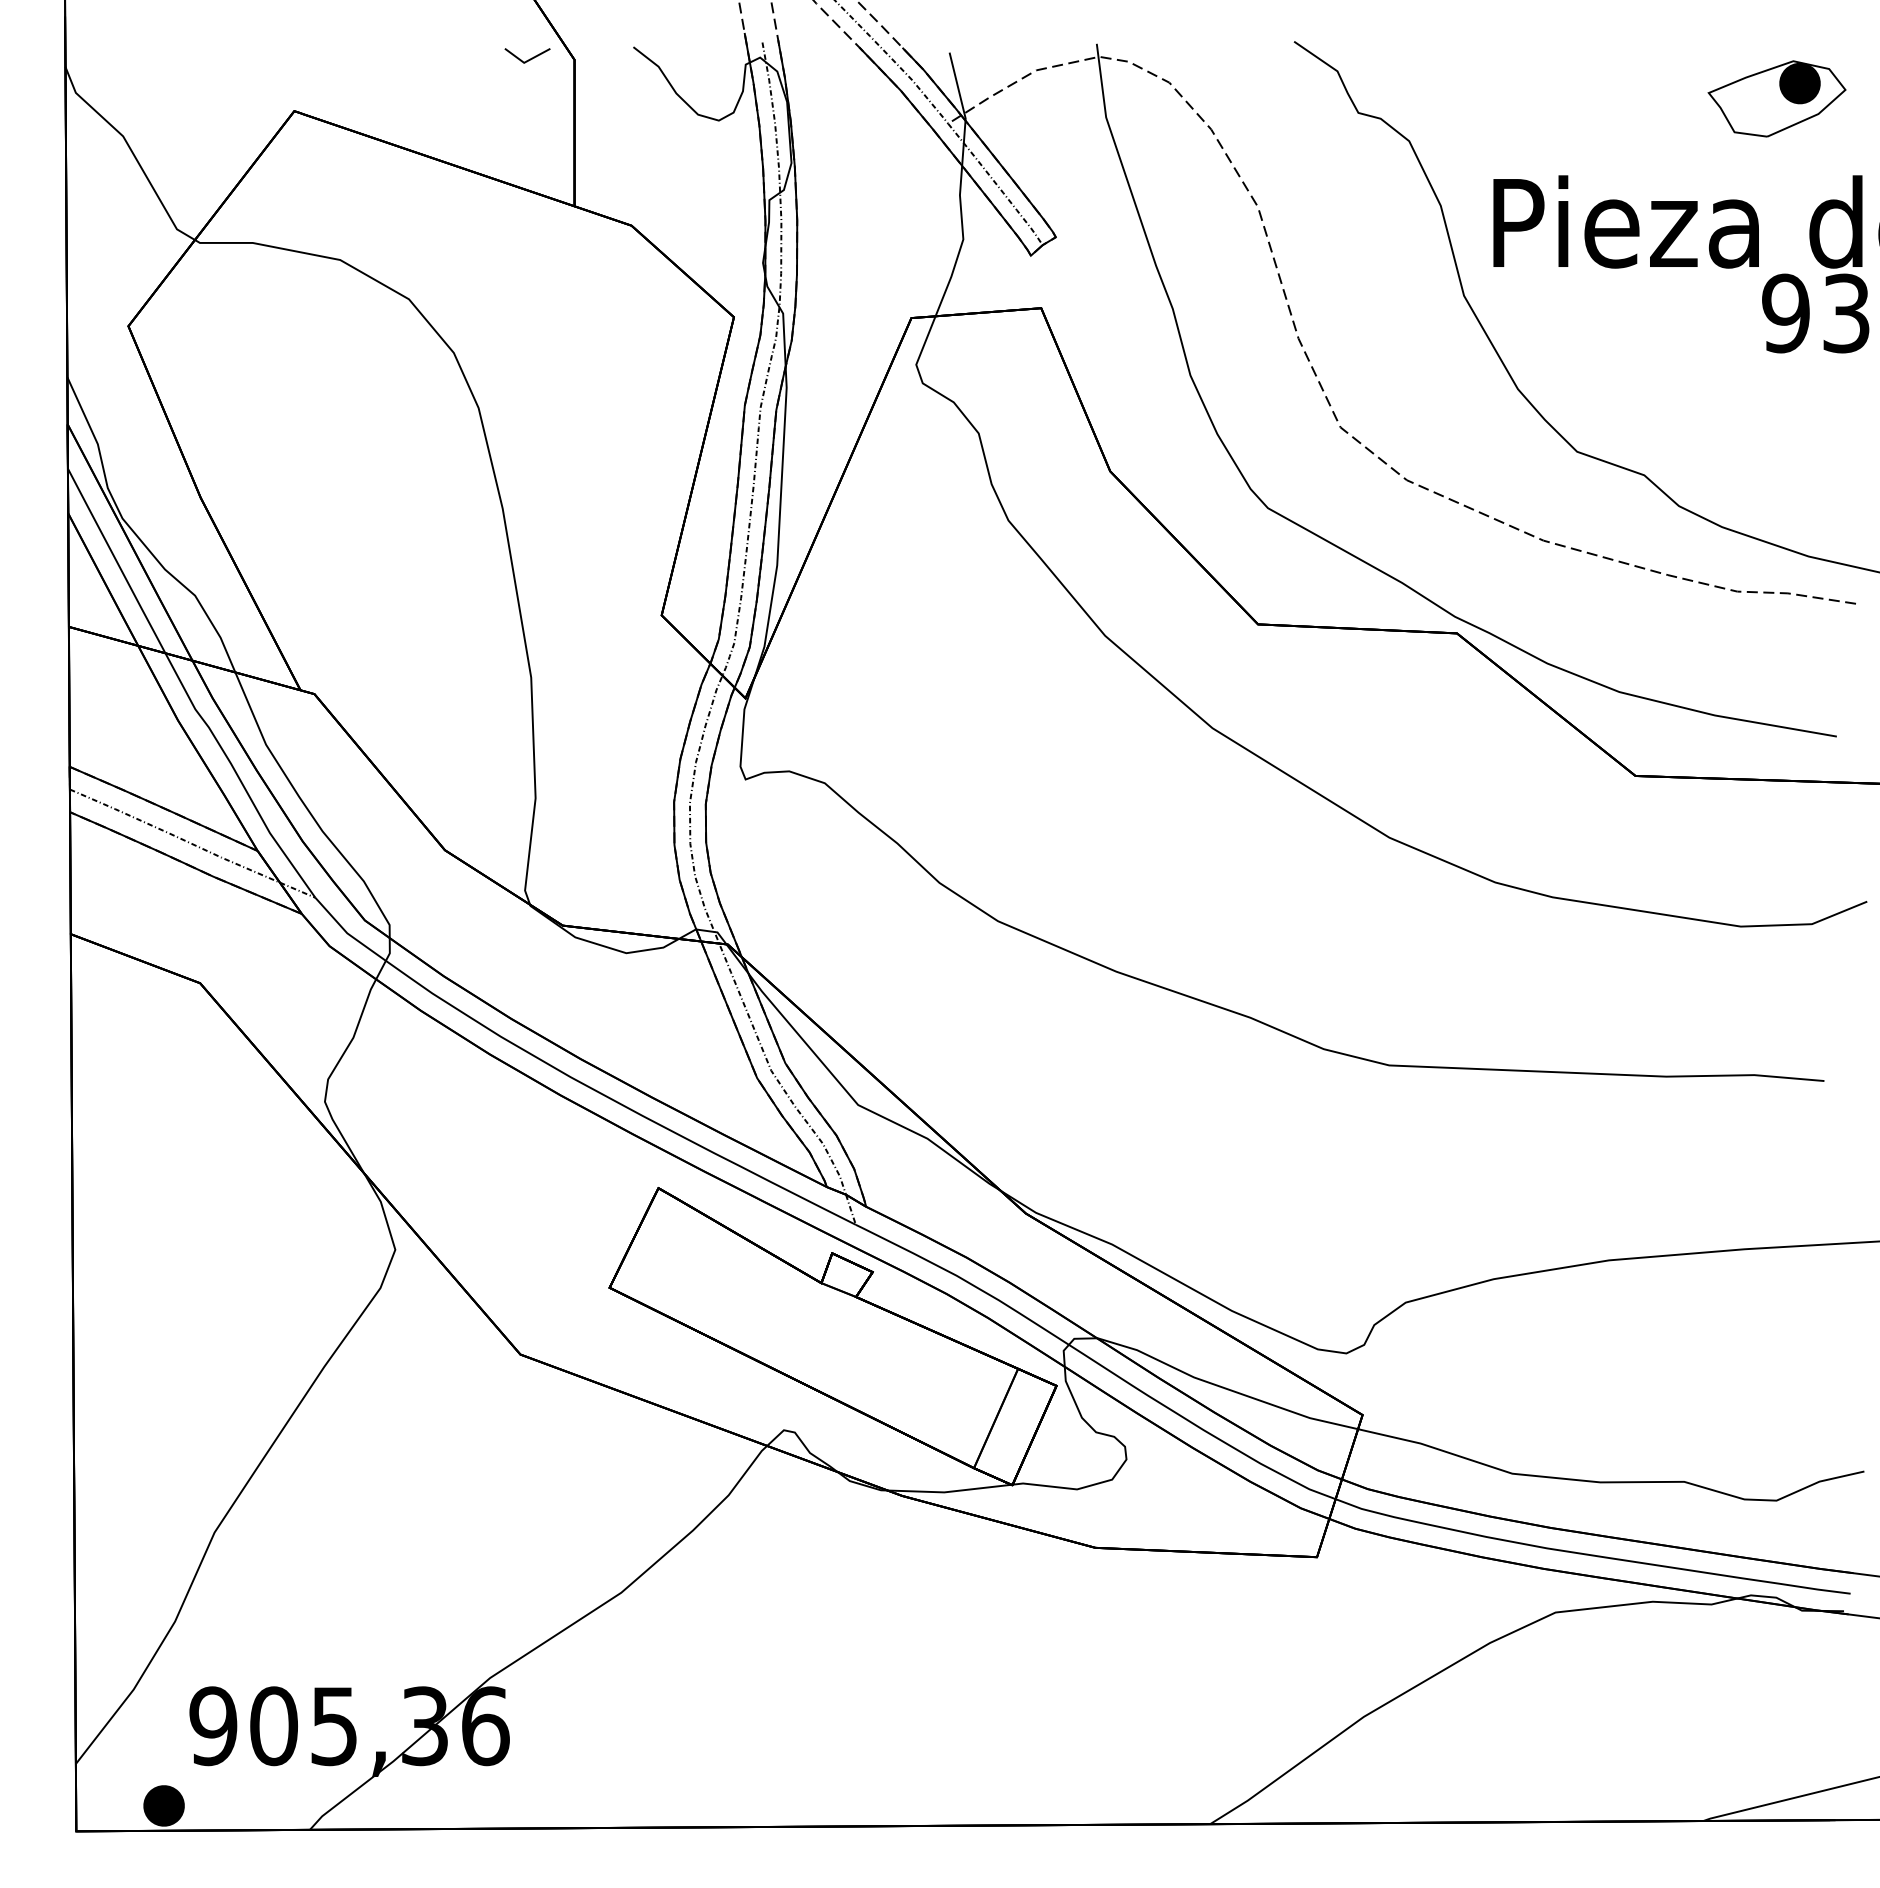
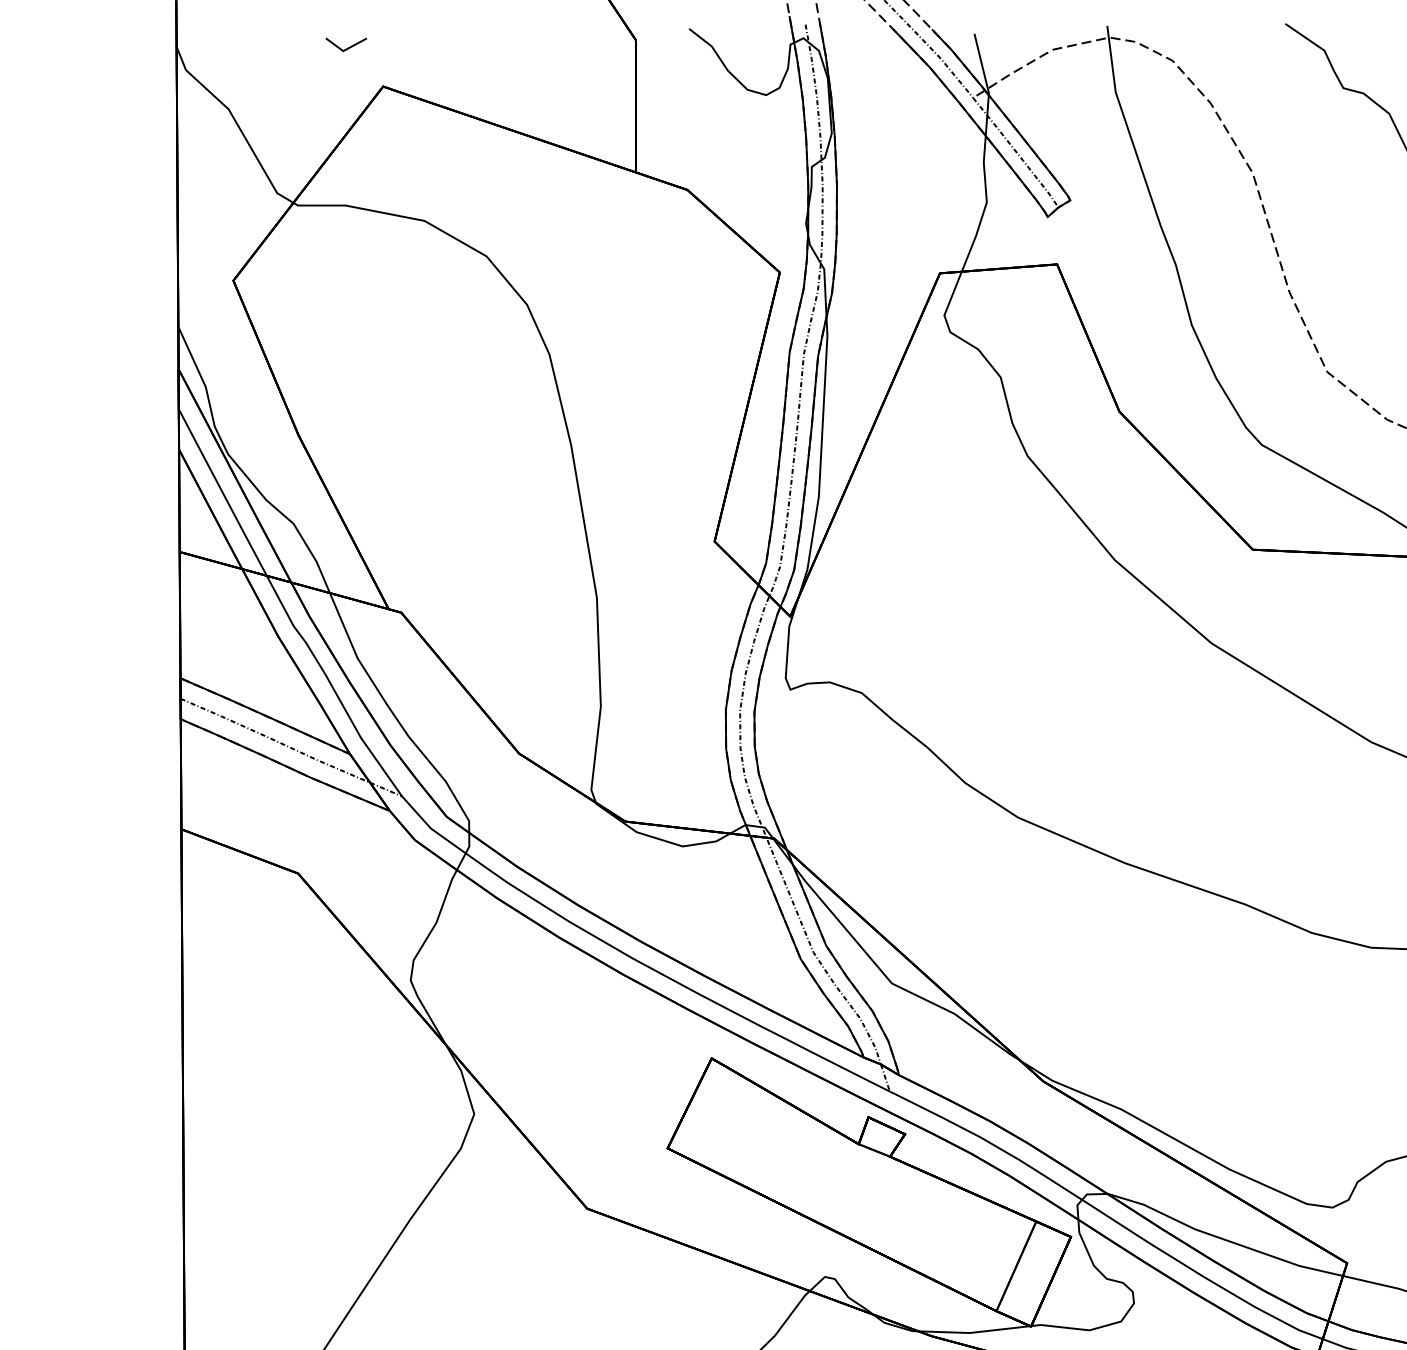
line: (528, 59) -> (347, 48), moved

